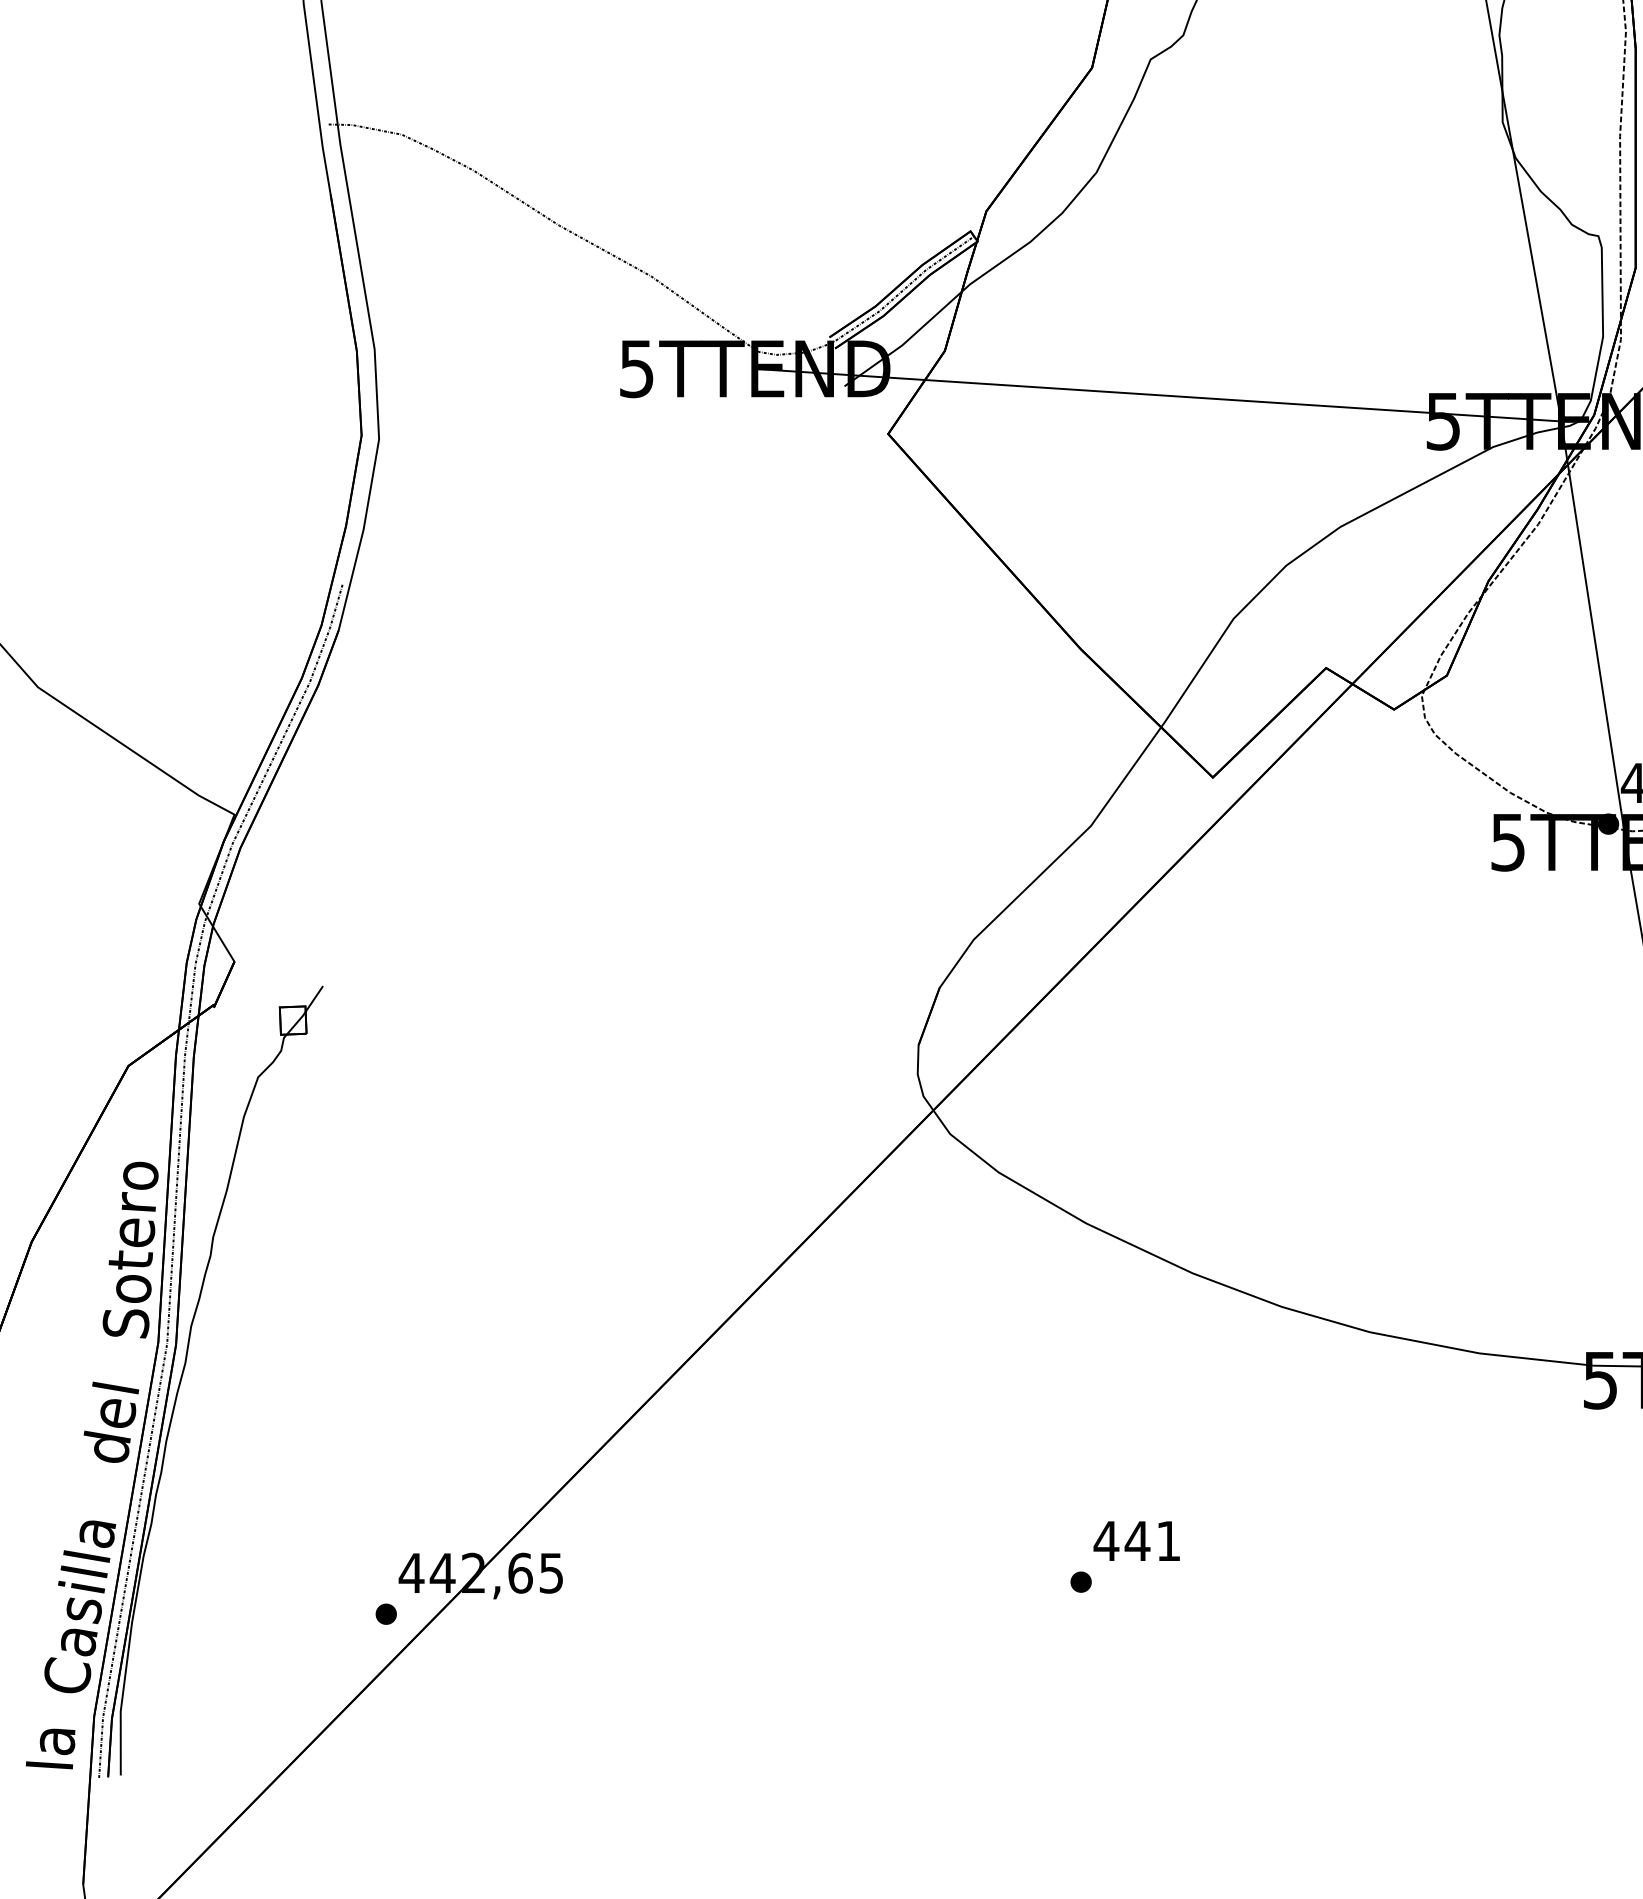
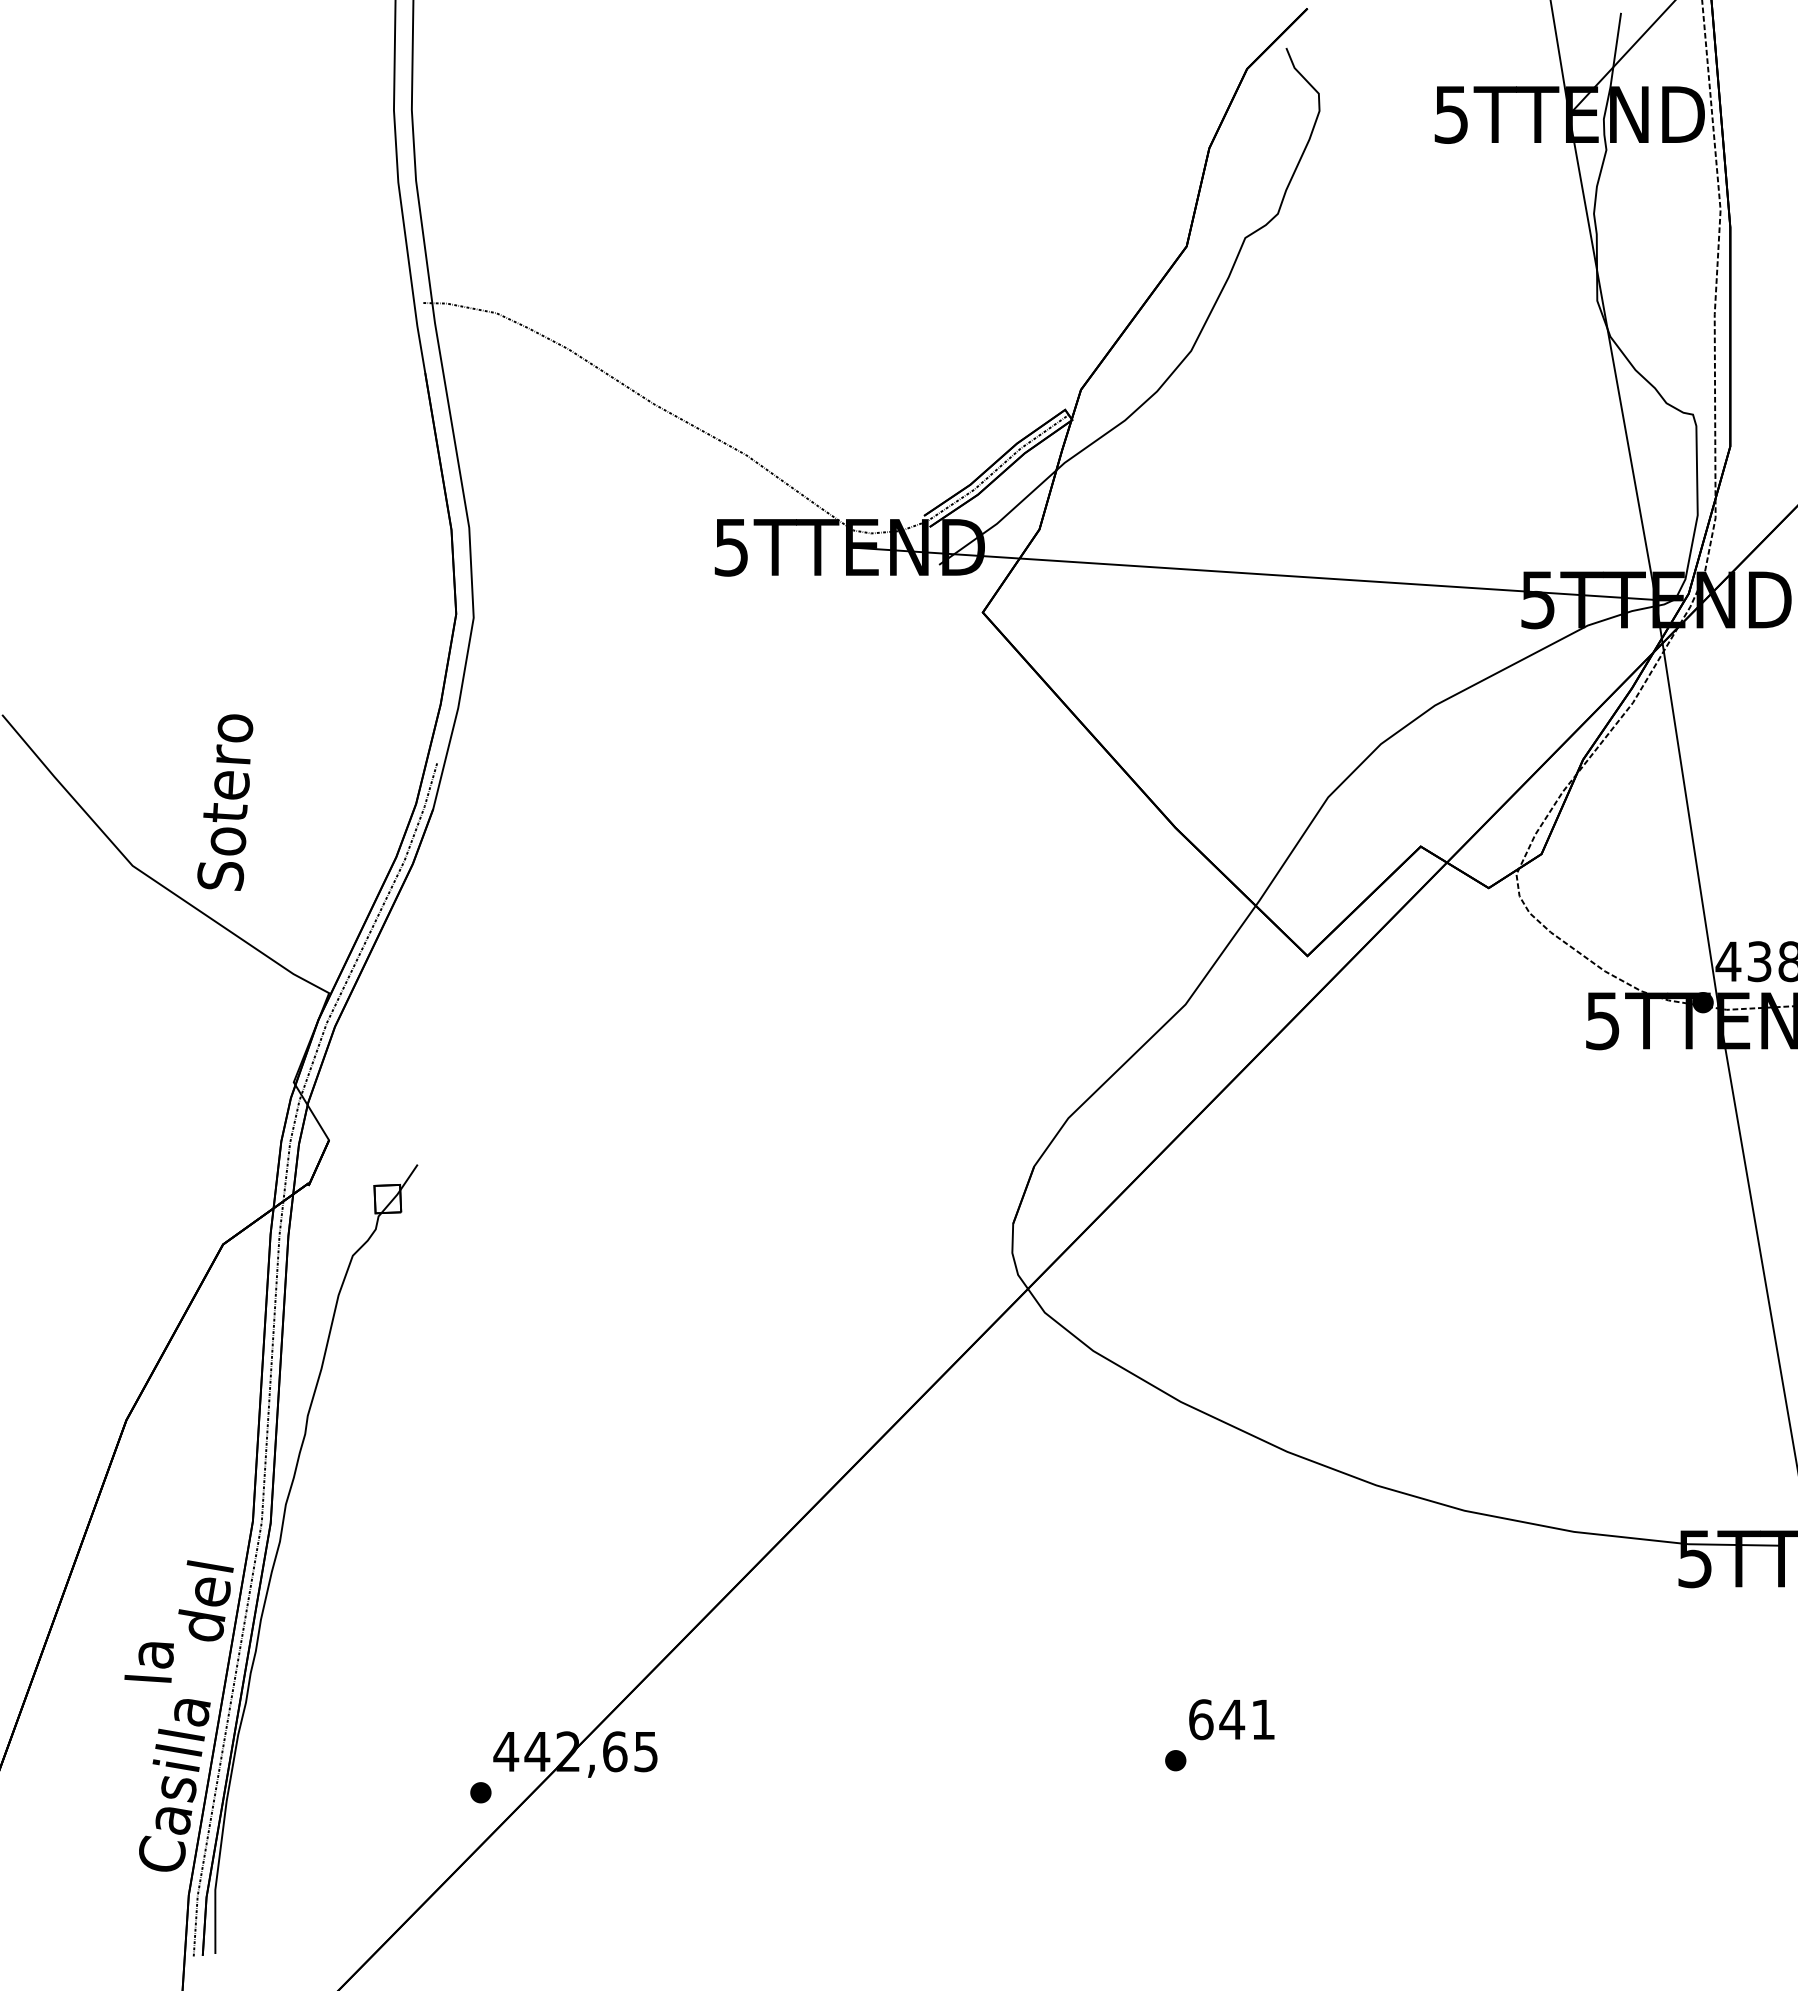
text: (130, 1249) -> (225, 802), moved
text: (1105, 1540) -> (1200, 1719), 441 -> 641
text: (49, 1748) -> (148, 1662), moved

